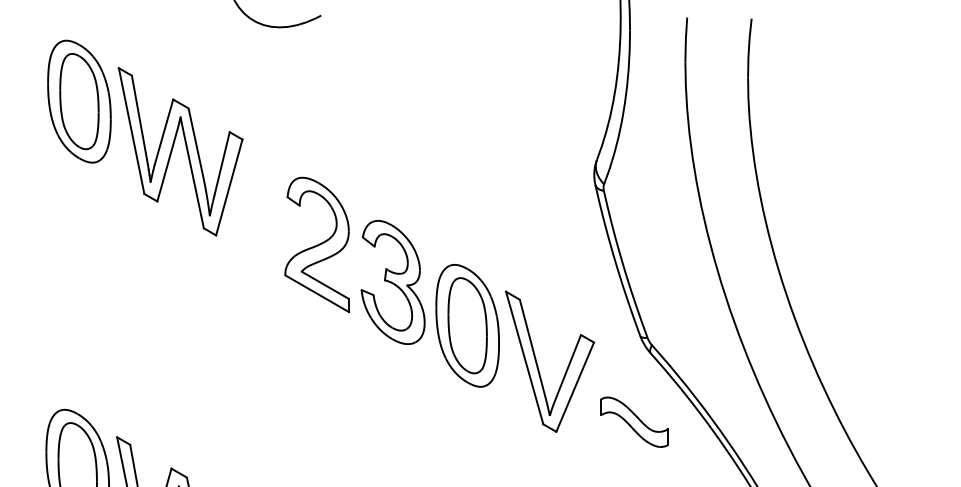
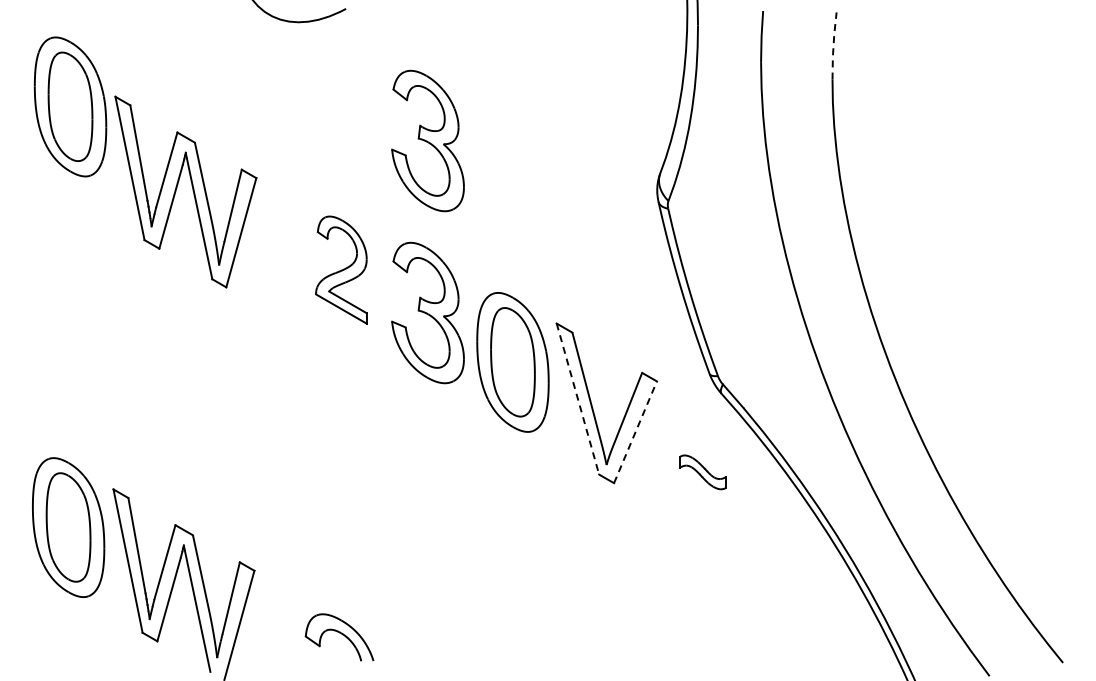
line: (748, 47) -> (833, 45), solid -> dashed
part: (392, 131) -> (427, 140), added
part: (186, 150) -> (192, 190), moved
part: (317, 244) -> (341, 269), size x0.7
line: (525, 358) -> (578, 399), solid -> dashed
line: (575, 386) -> (635, 431), solid -> dashed
part: (633, 422) -> (702, 472), size x0.6

